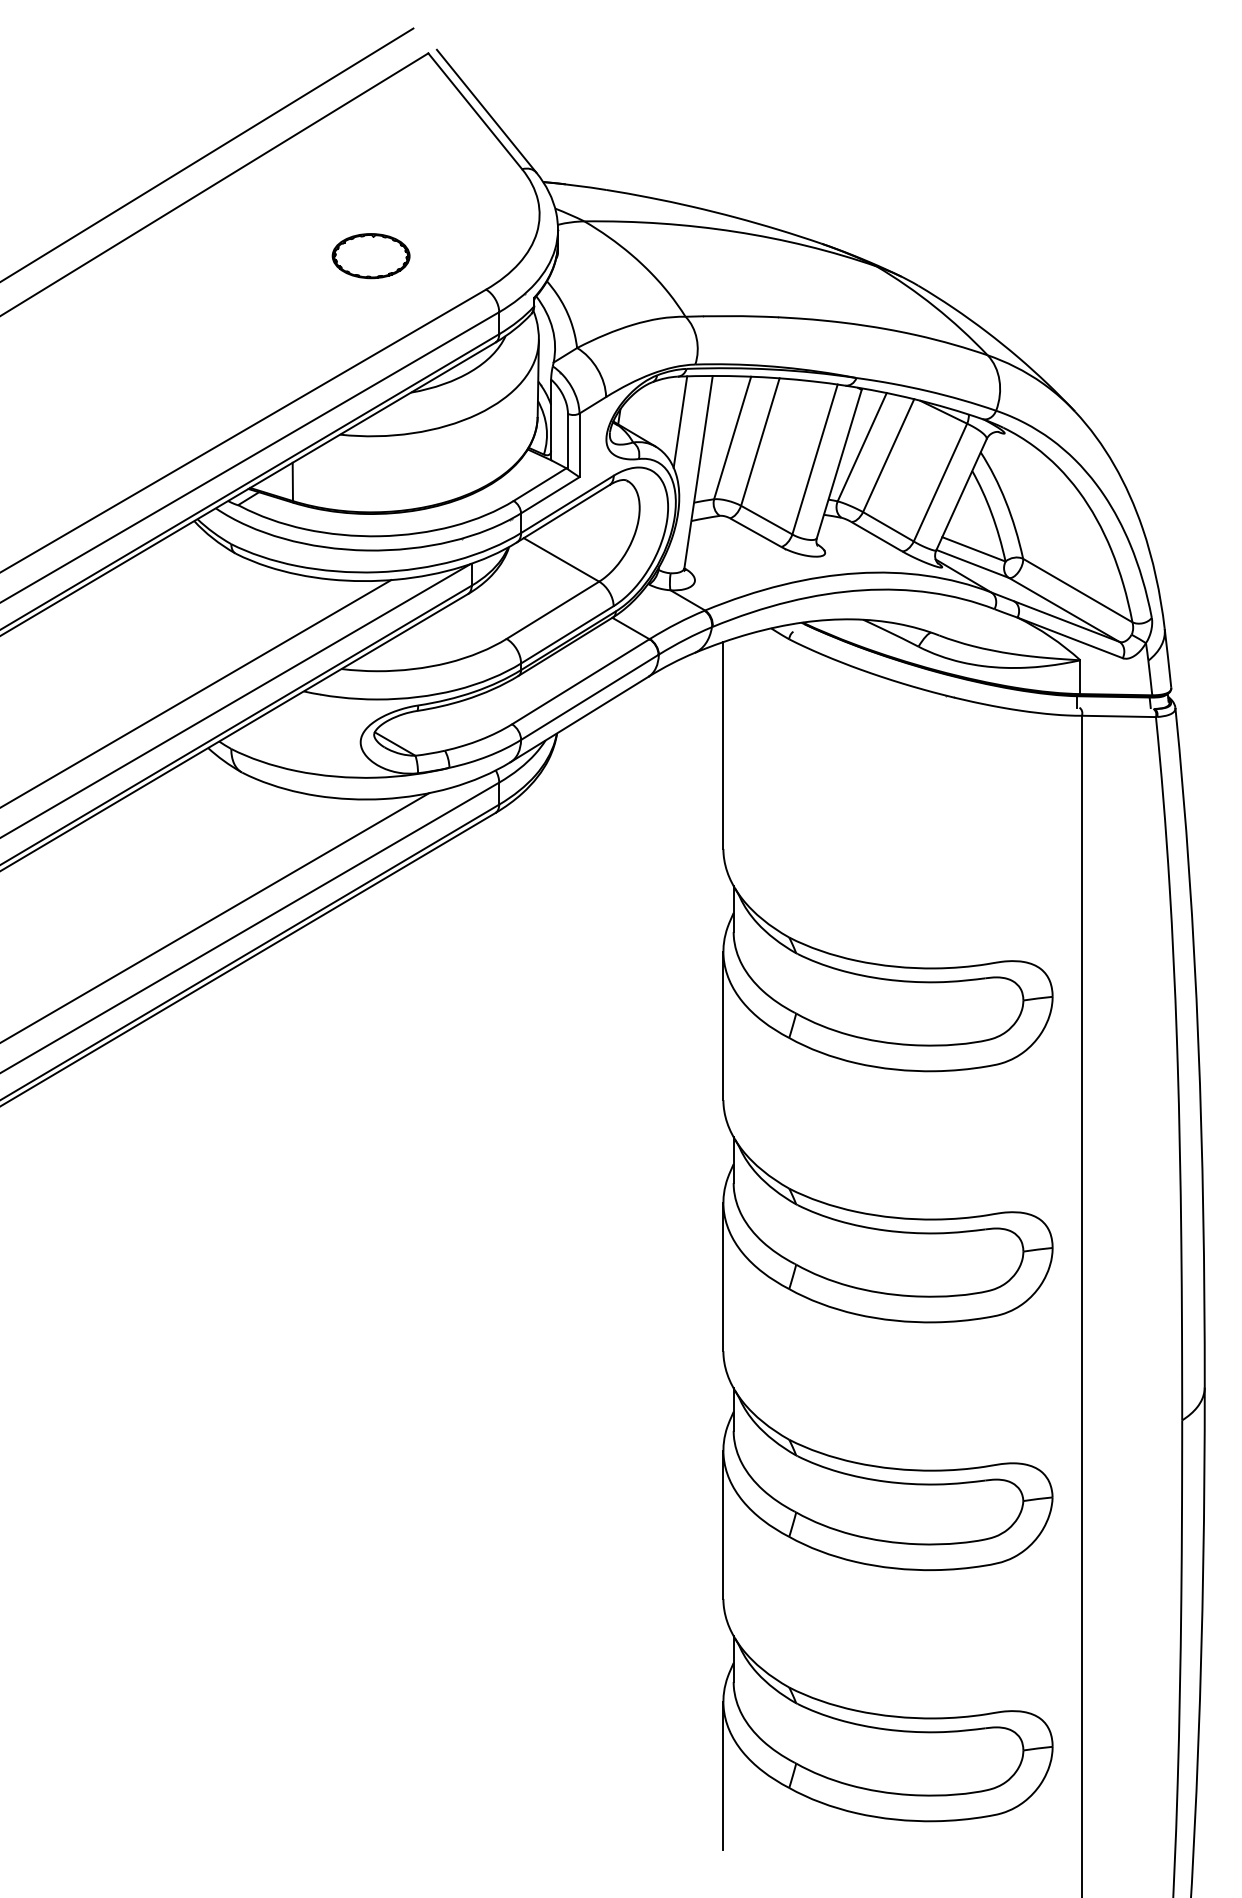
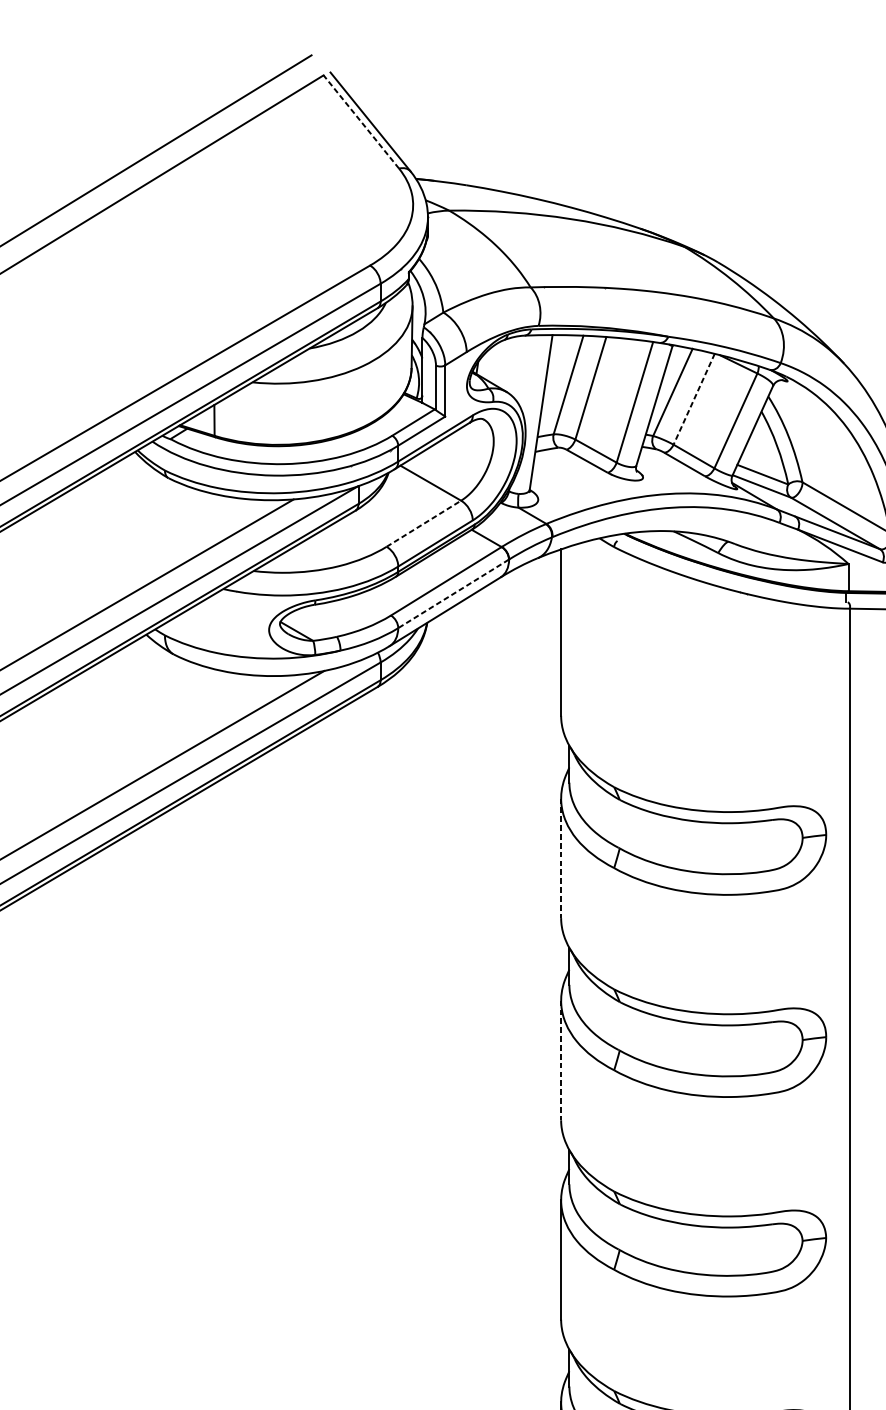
line: (475, 111) -> (361, 122), solid -> dashed
part: (370, 256) -> (277, 238), removed
line: (680, 421) -> (526, 371), removed
line: (888, 455) -> (694, 399), solid -> dashed
line: (553, 610) -> (424, 523), solid -> dashed
line: (589, 697) -> (453, 593), solid -> dashed
line: (723, 1026) -> (561, 858), solid -> dashed
line: (723, 1277) -> (561, 1060), solid -> dashed

